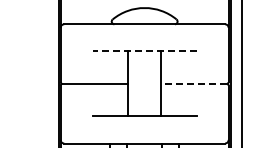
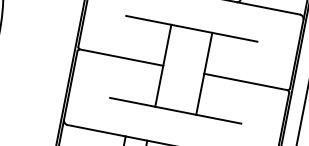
line: (144, 51) -> (191, 28), dashed -> solid
line: (193, 83) -> (245, 81), dashed -> solid

